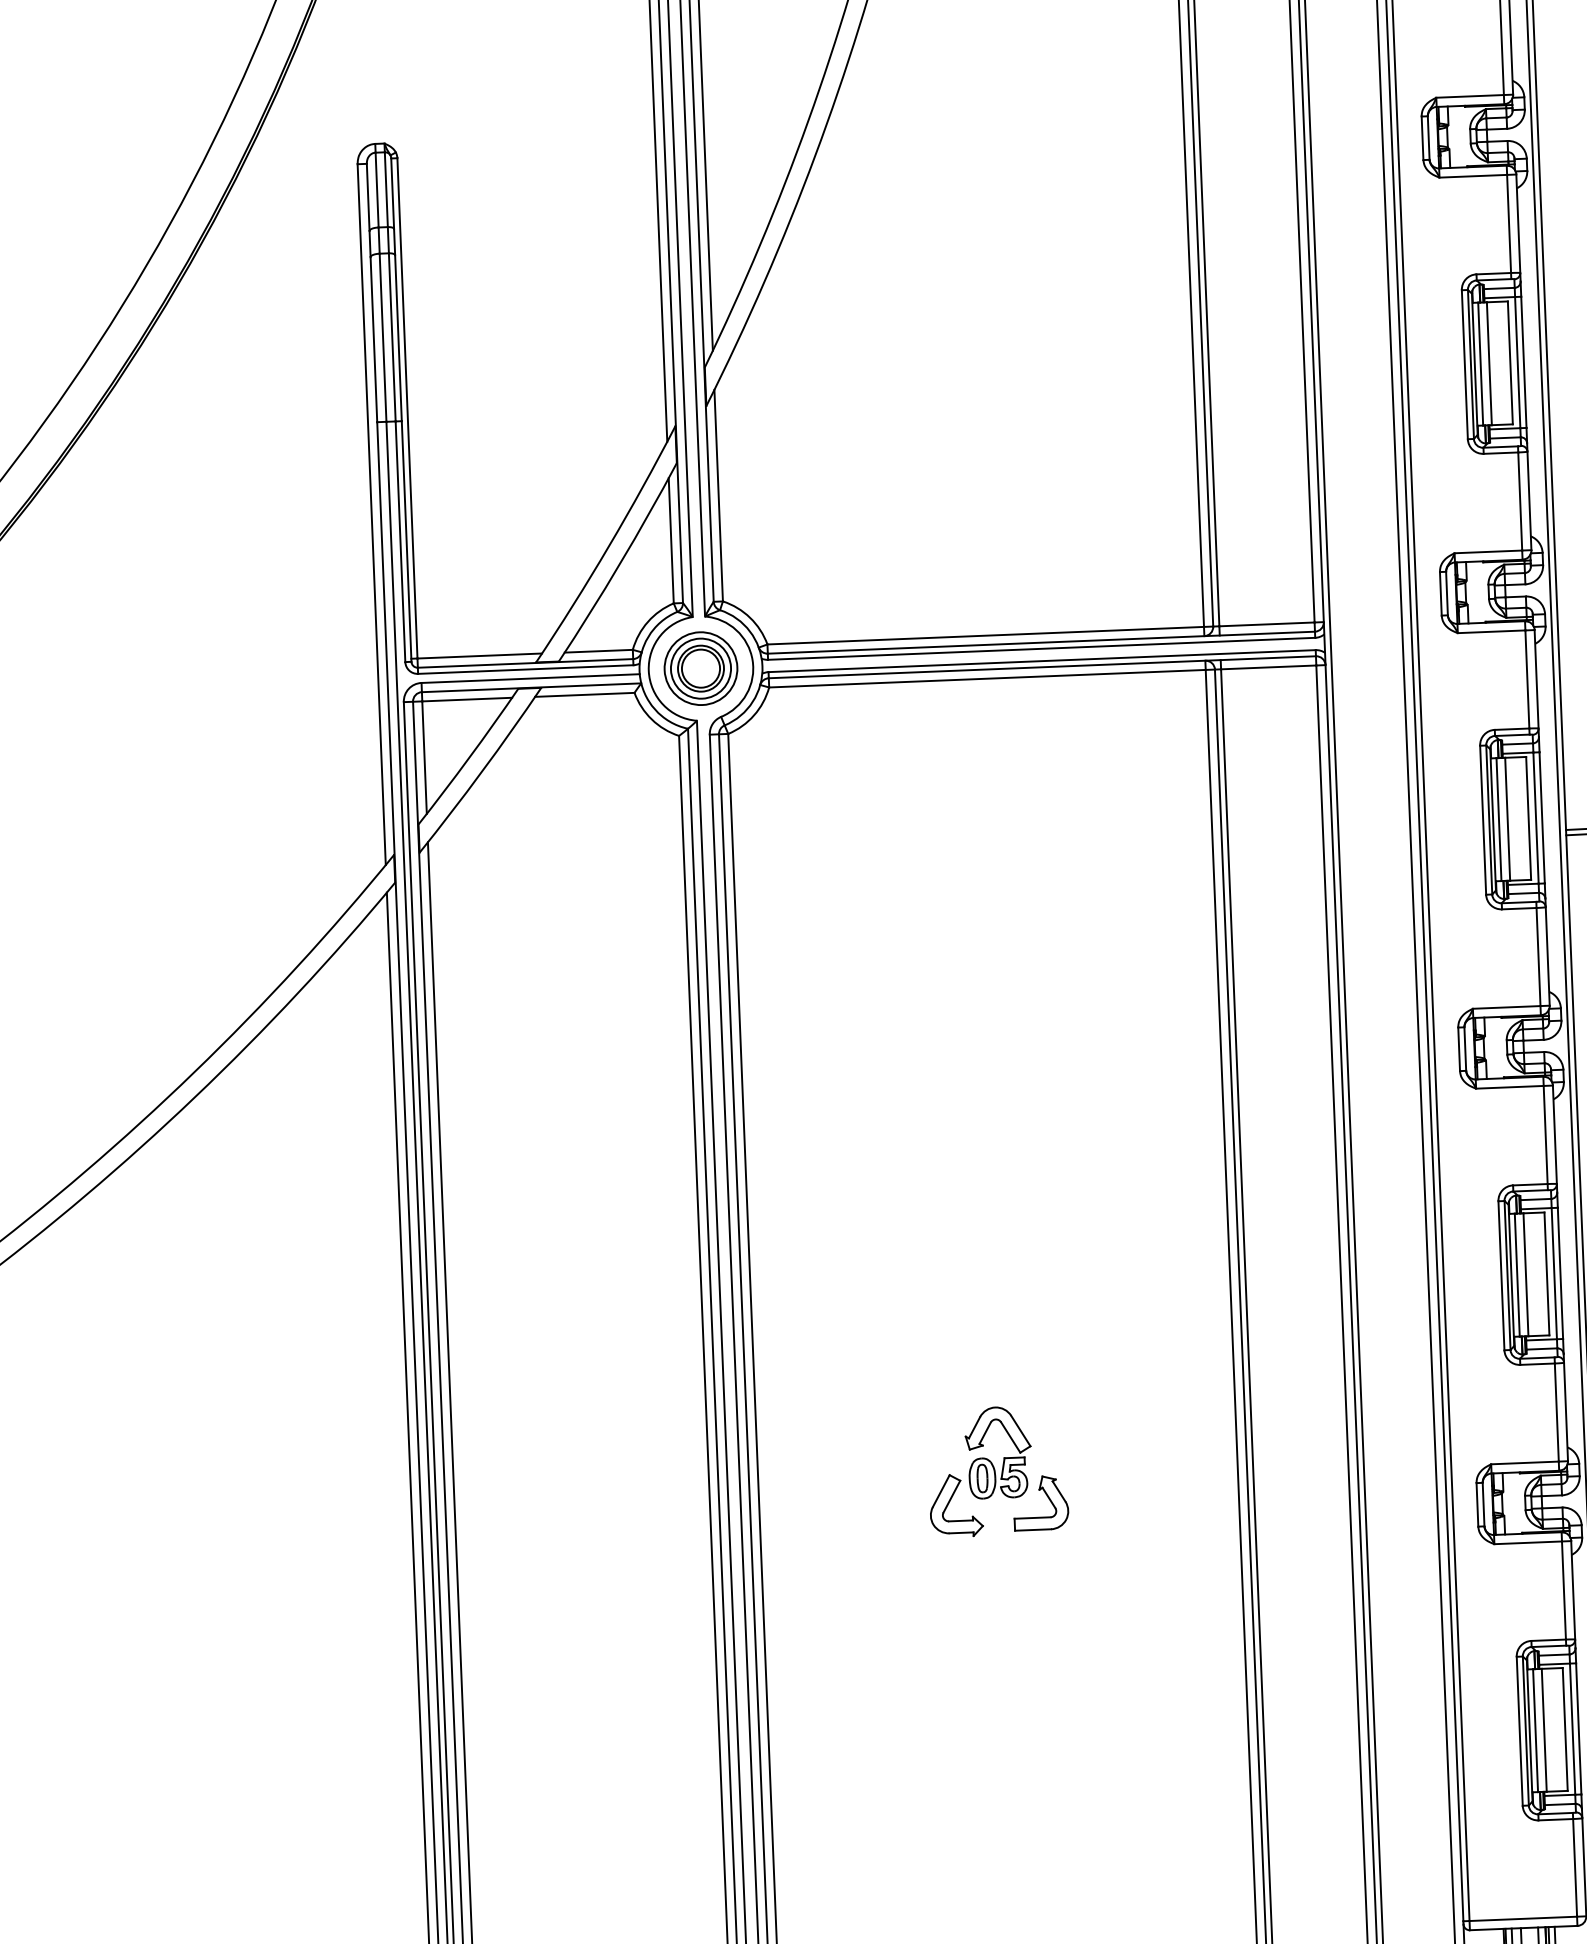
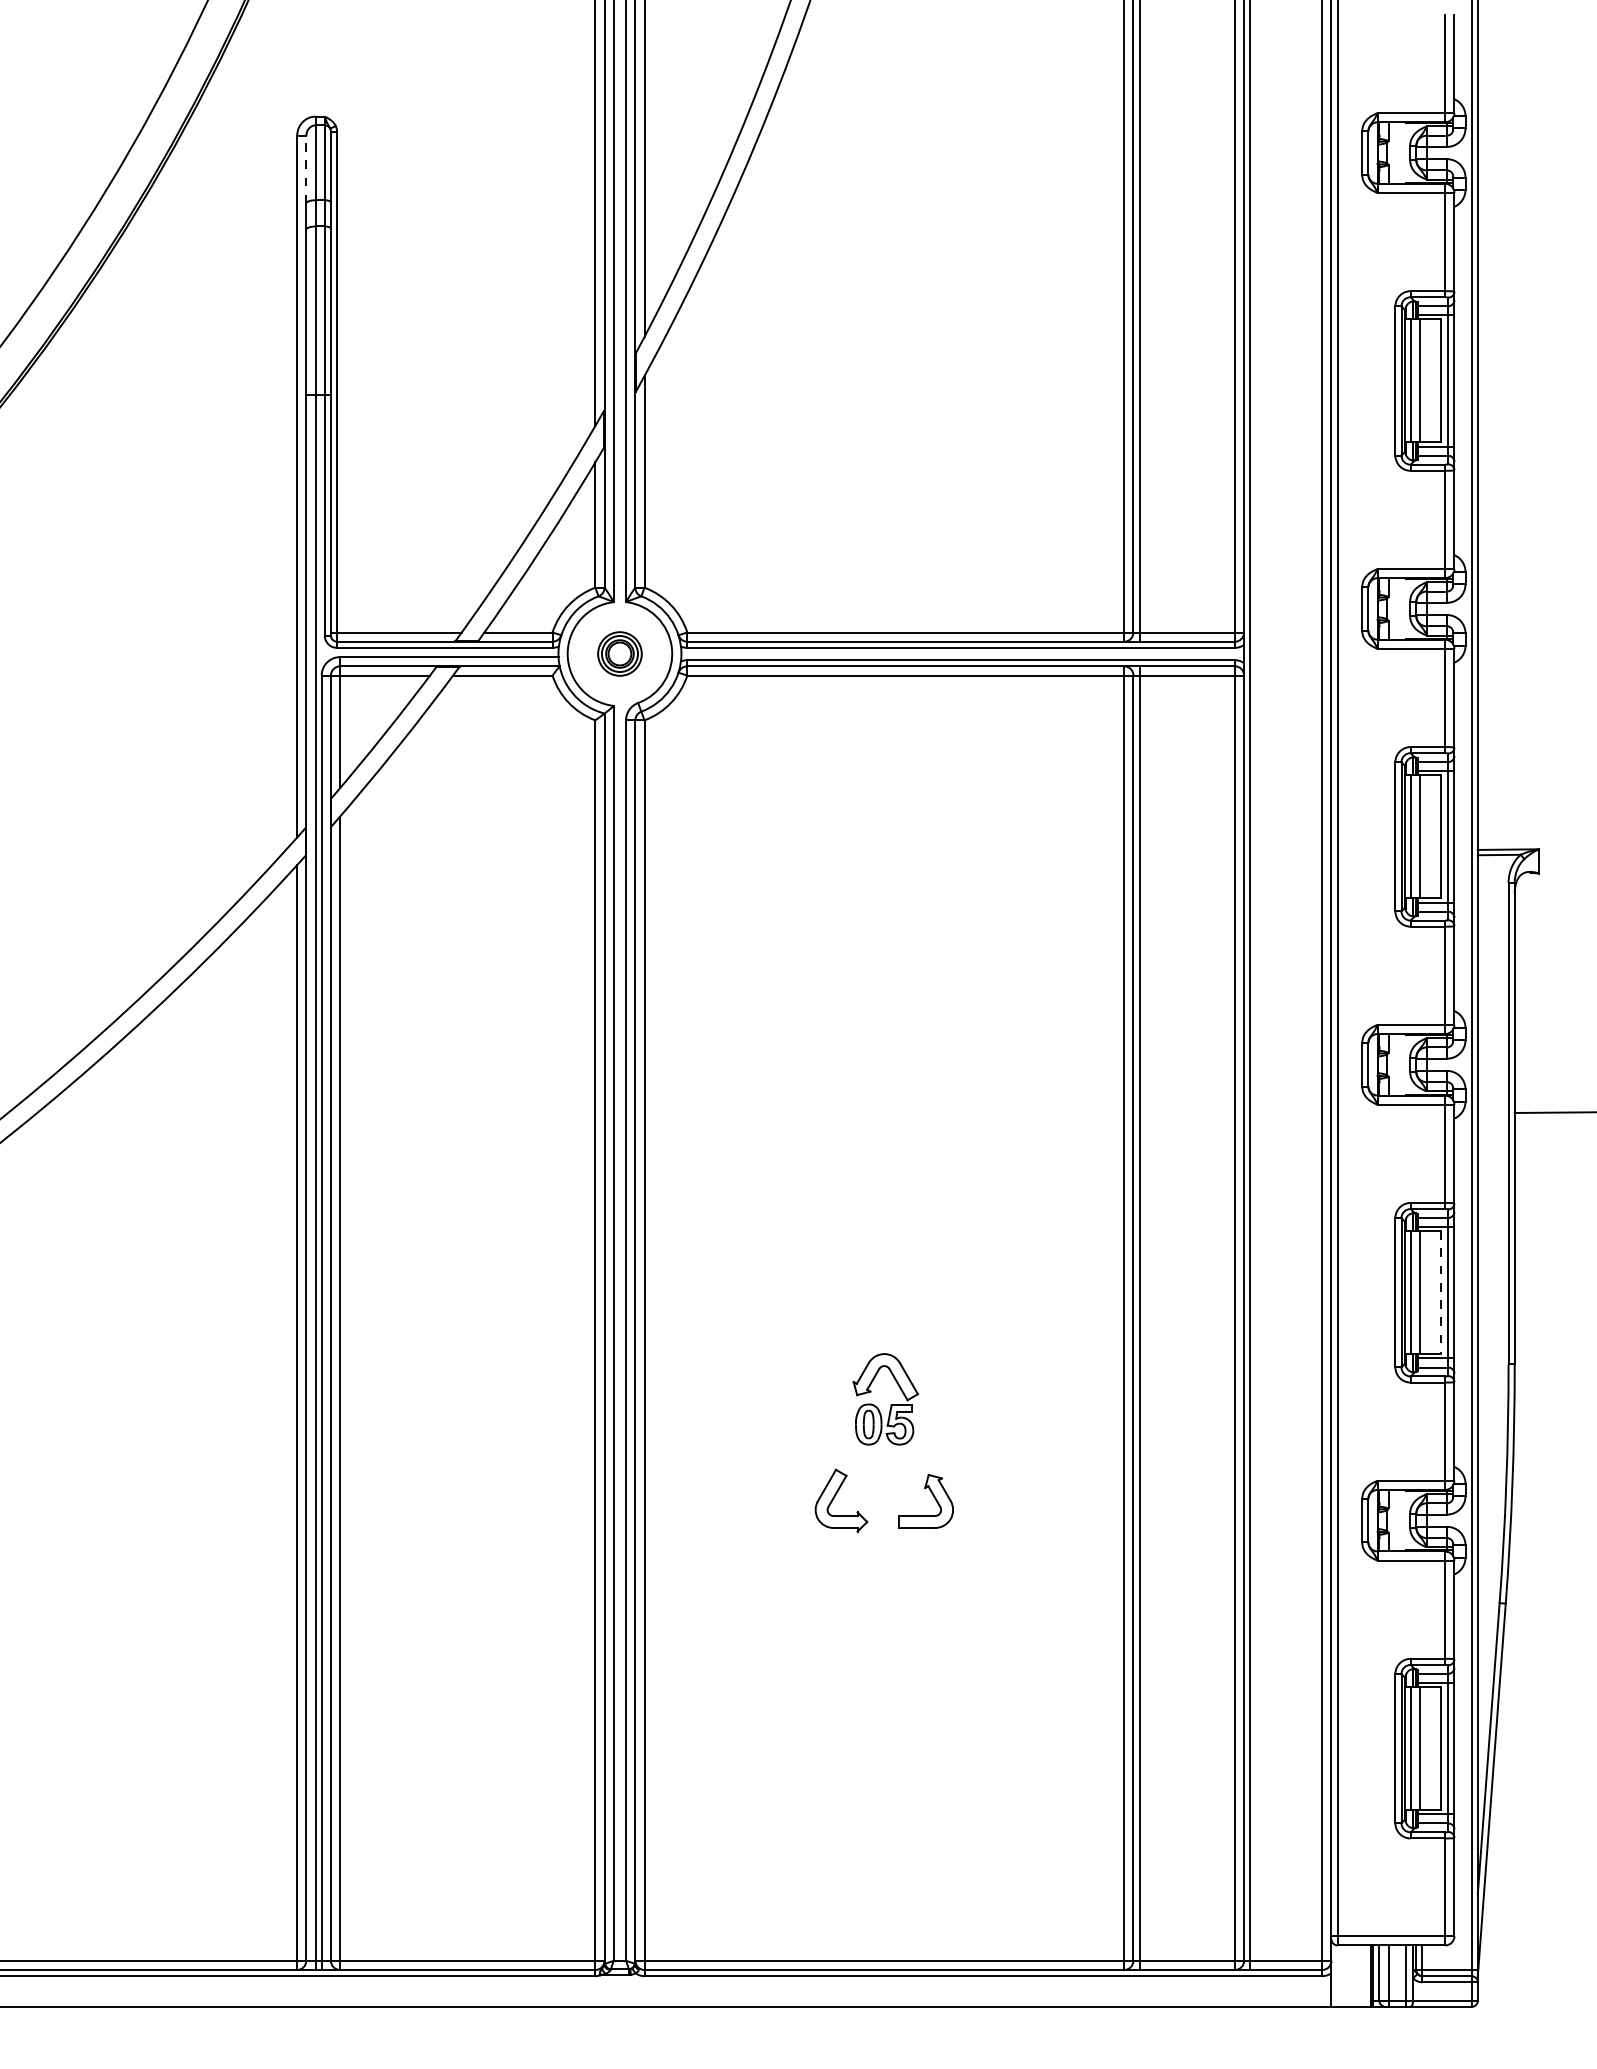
line: (368, 197) -> (306, 169), solid -> dashed
part: (700, 668) -> (619, 653), size x0.6
line: (1546, 1274) -> (1440, 1293), solid -> dashed
part: (1003, 1457) -> (890, 1404), moved

